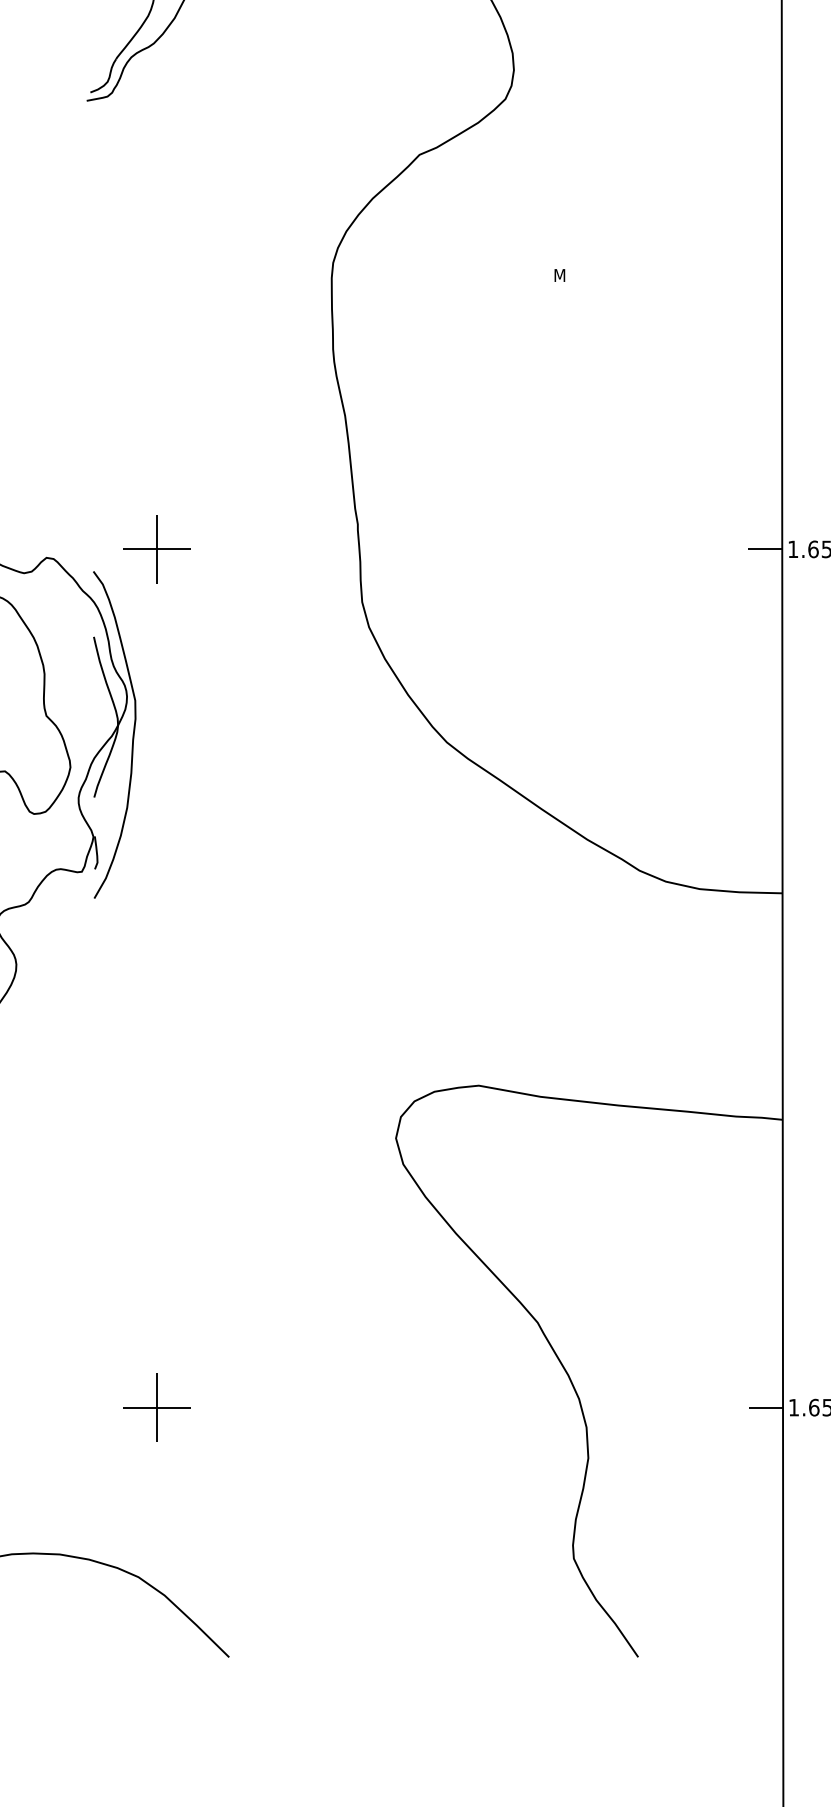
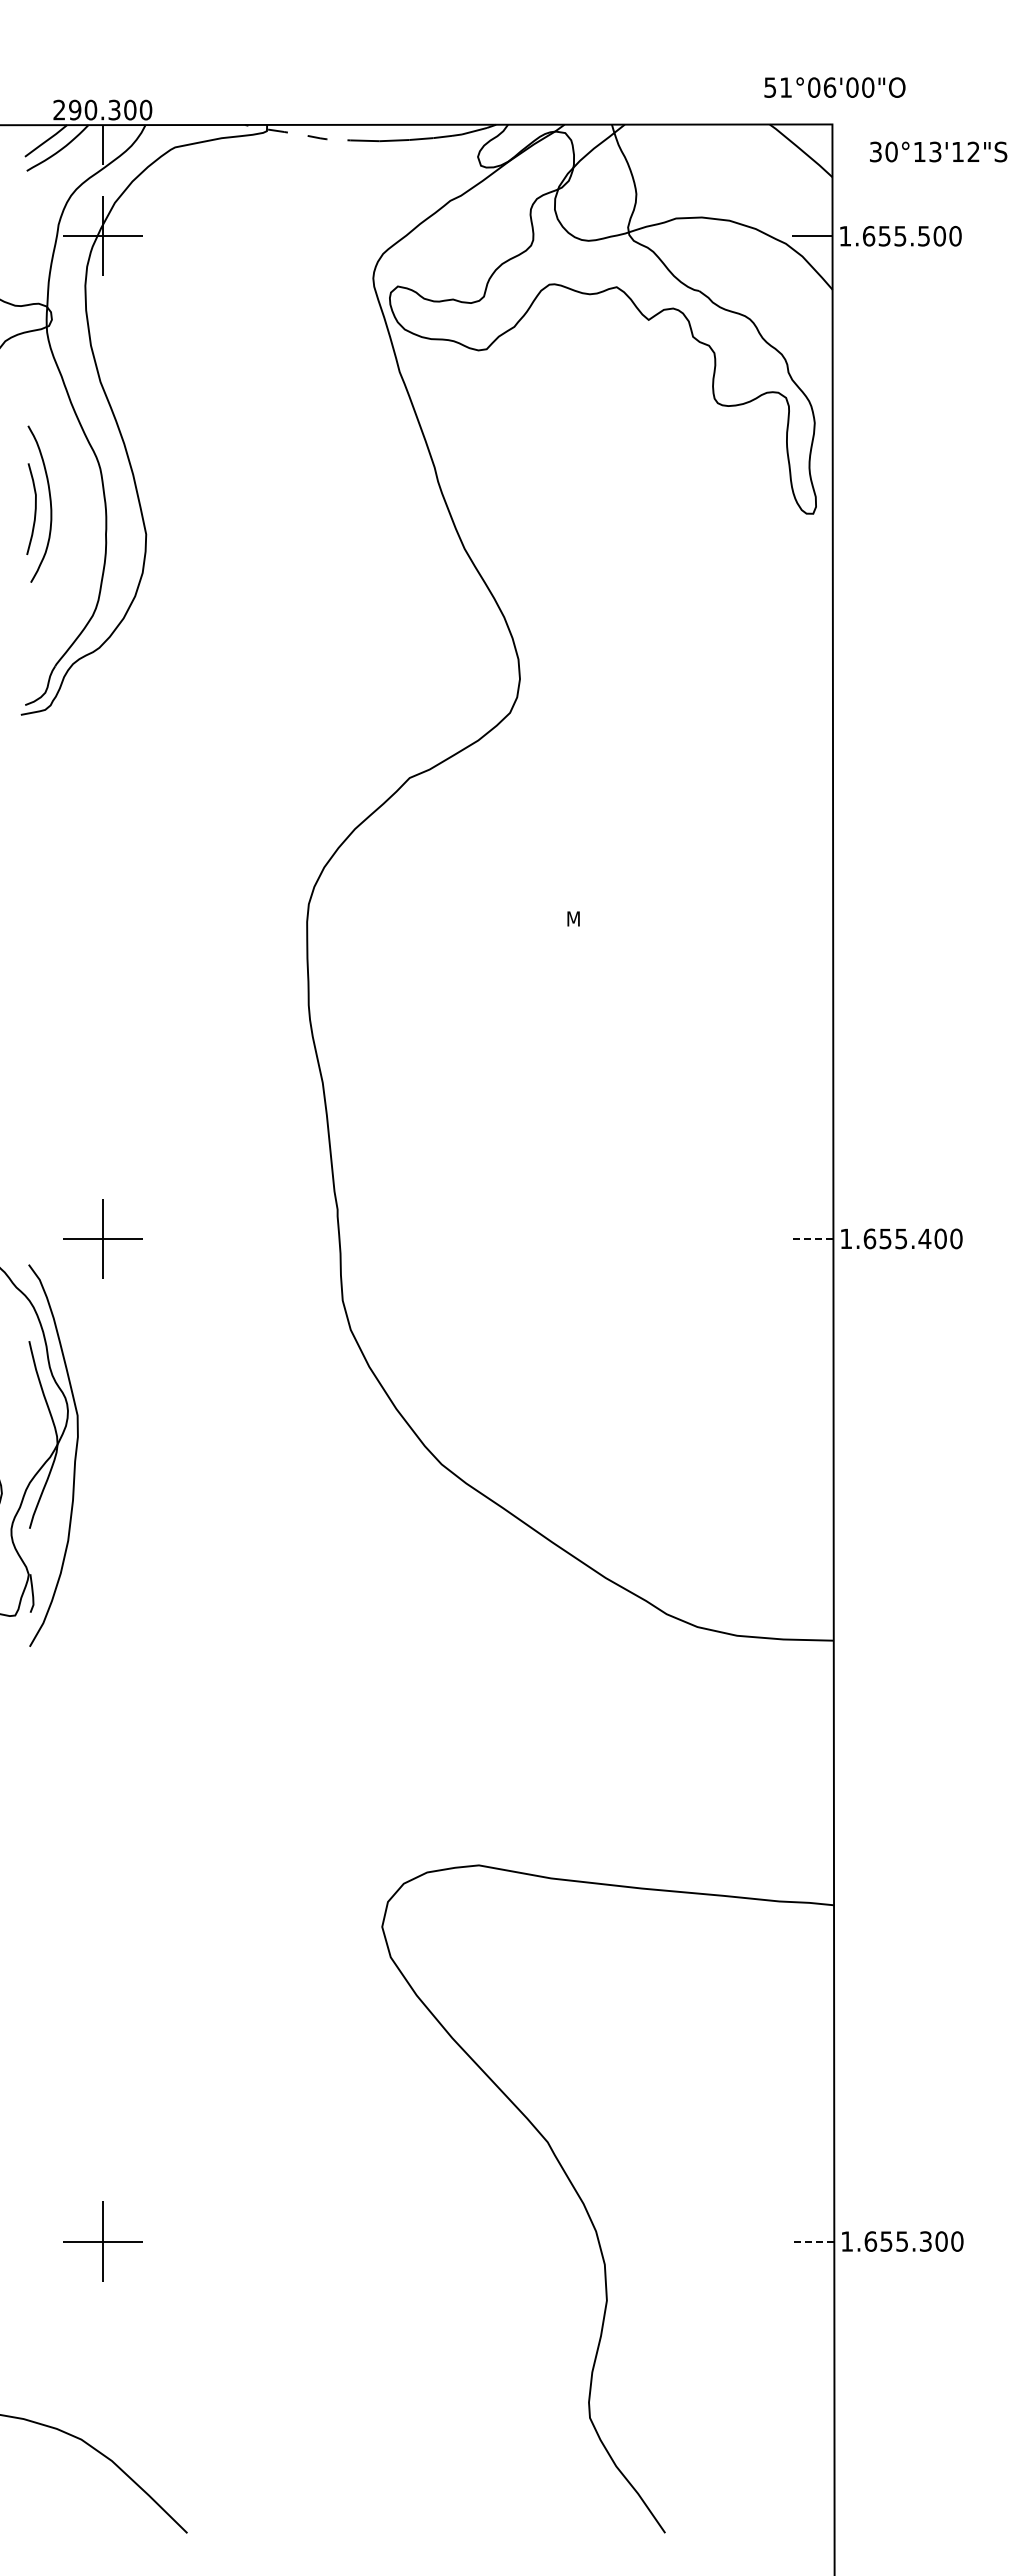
line: (764, 549) -> (812, 1238), solid -> dashed
line: (765, 1407) -> (813, 2241), solid -> dashed

